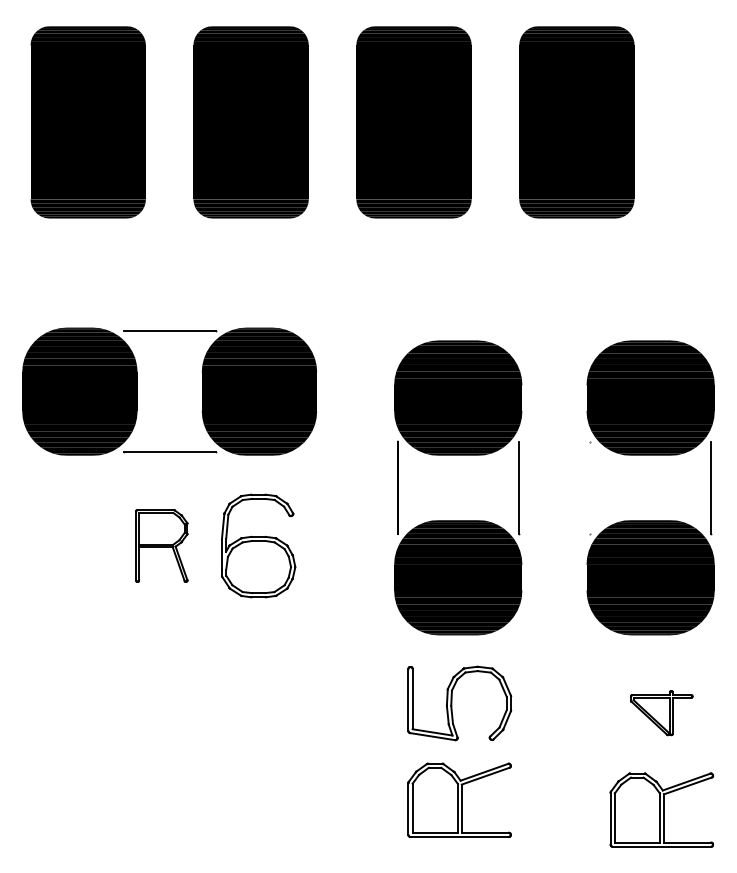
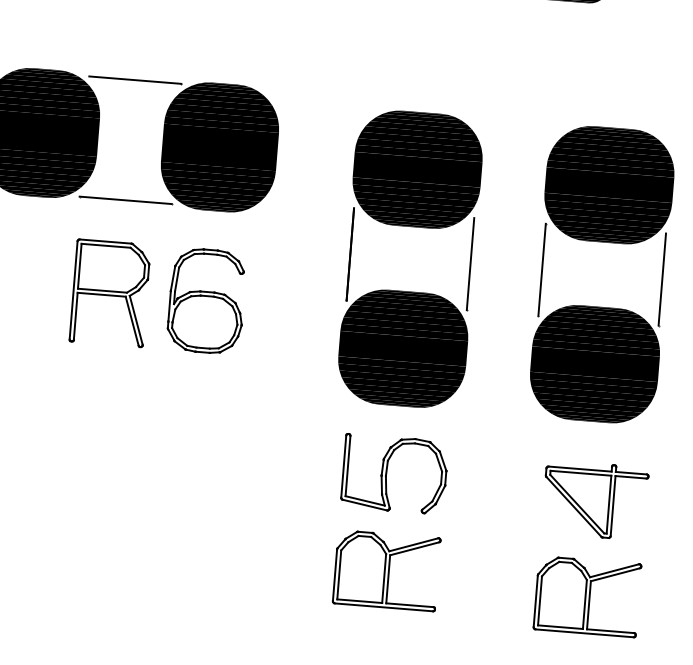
line: (590, 487) -> (542, 269), added
part: (161, 545) -> (109, 292), size x1.43
part: (661, 712) -> (594, 499), size x1.67

